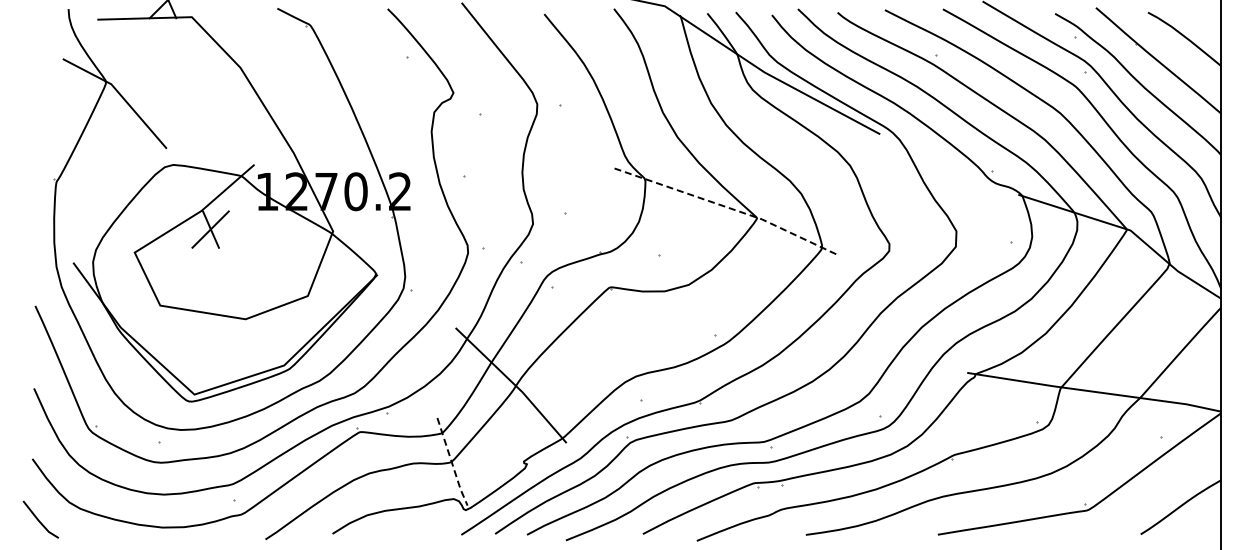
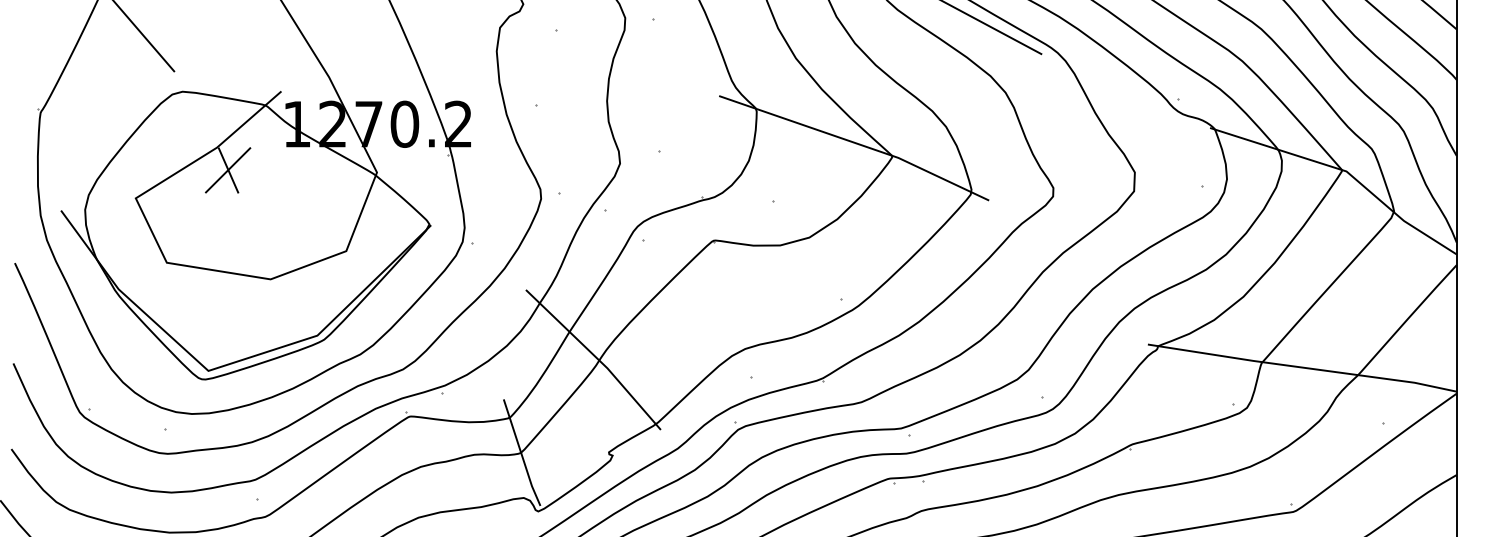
line: (728, 207) -> (857, 143), dashed -> solid
line: (452, 463) -> (522, 454), dashed -> solid

